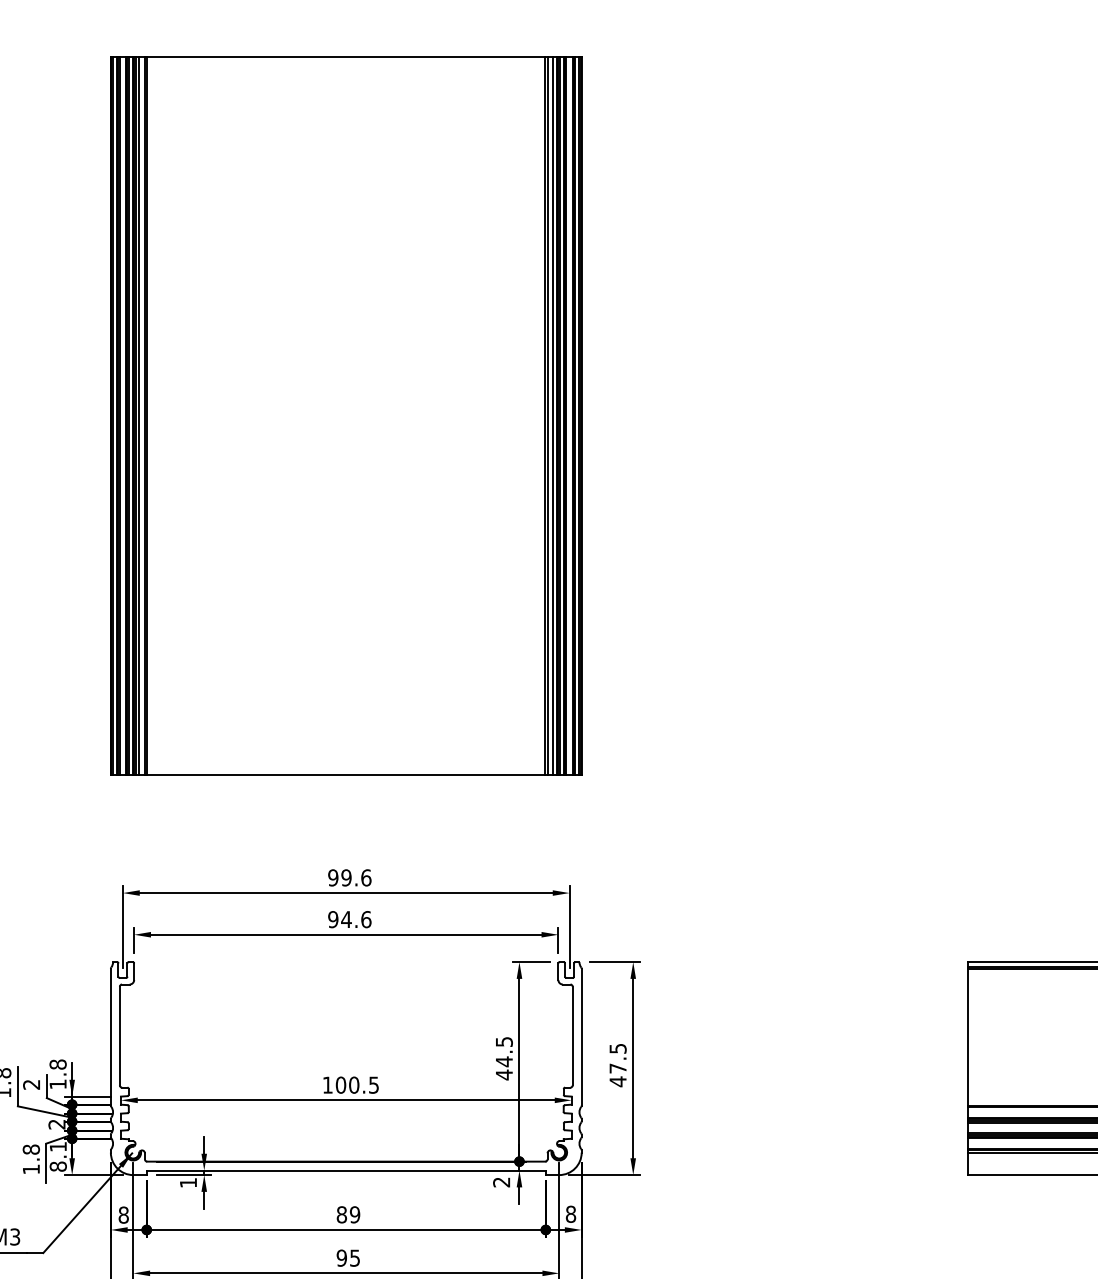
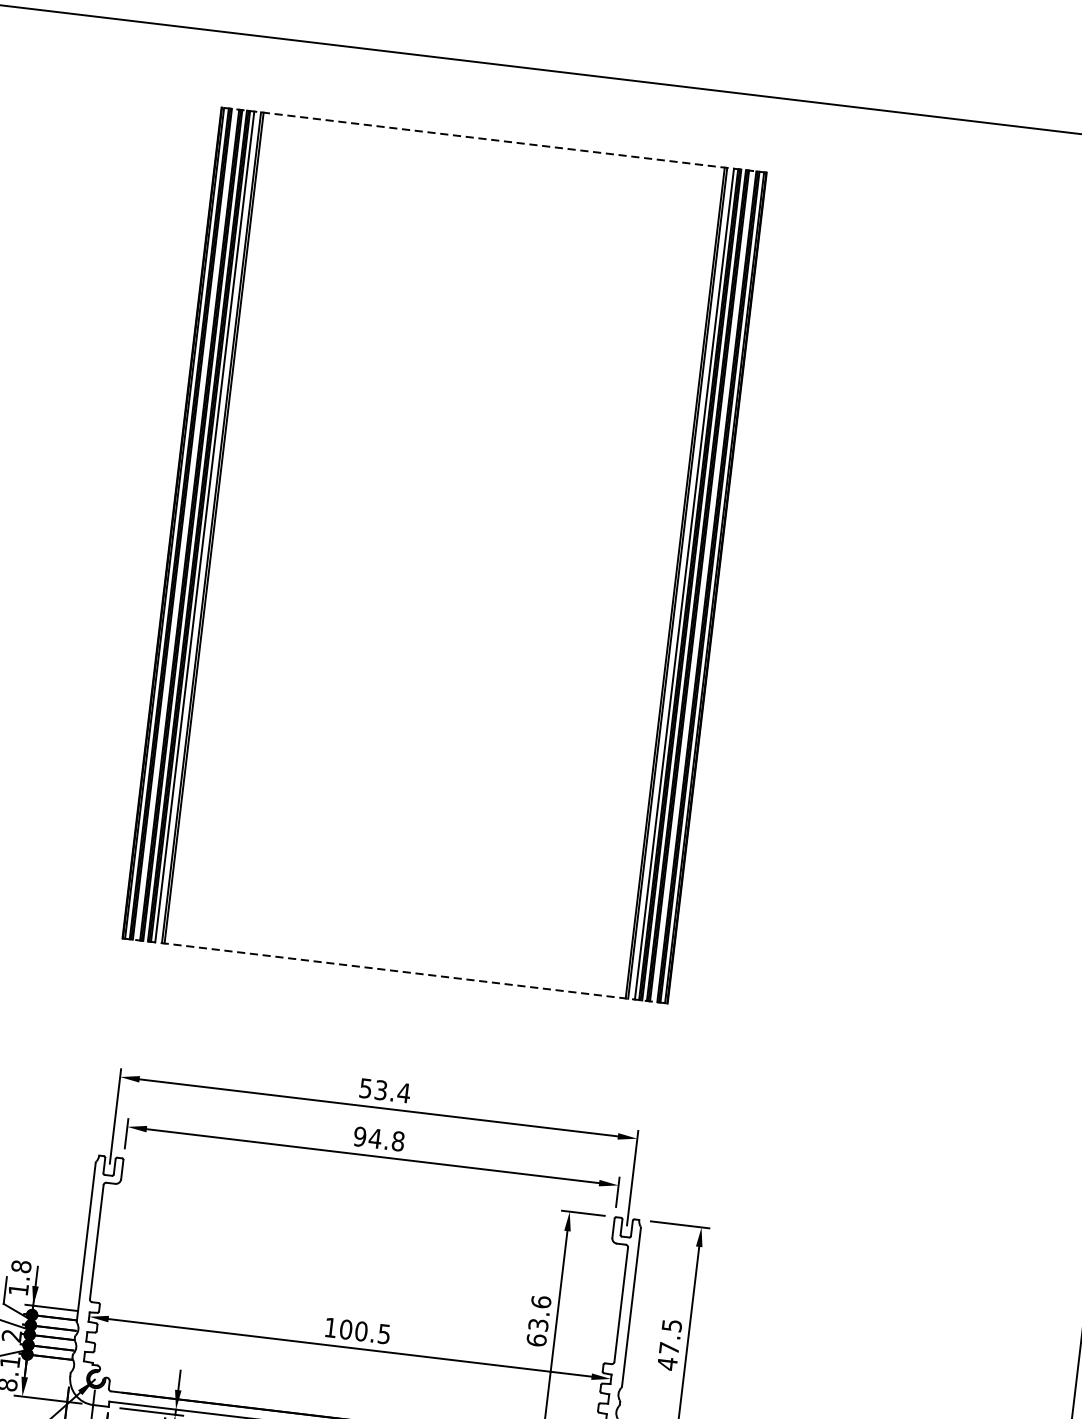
line: (345, 57) -> (493, 140), solid -> dashed
line: (346, 774) -> (395, 970), solid -> dashed
text: (349, 877) -> (384, 1090), 99.6 -> 53.4
text: (366, 919) -> (398, 1141), 94.6 -> 94.8
text: (503, 1058) -> (537, 1321), 44.5 -> 63.6

